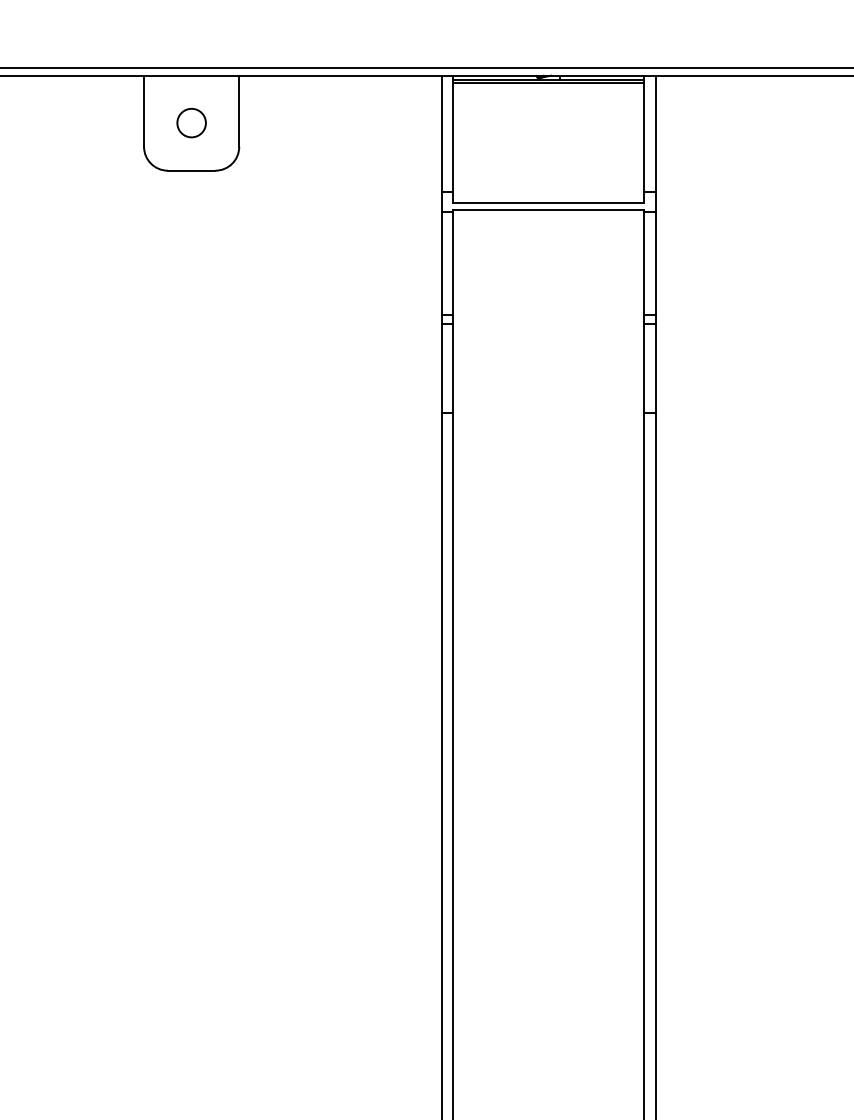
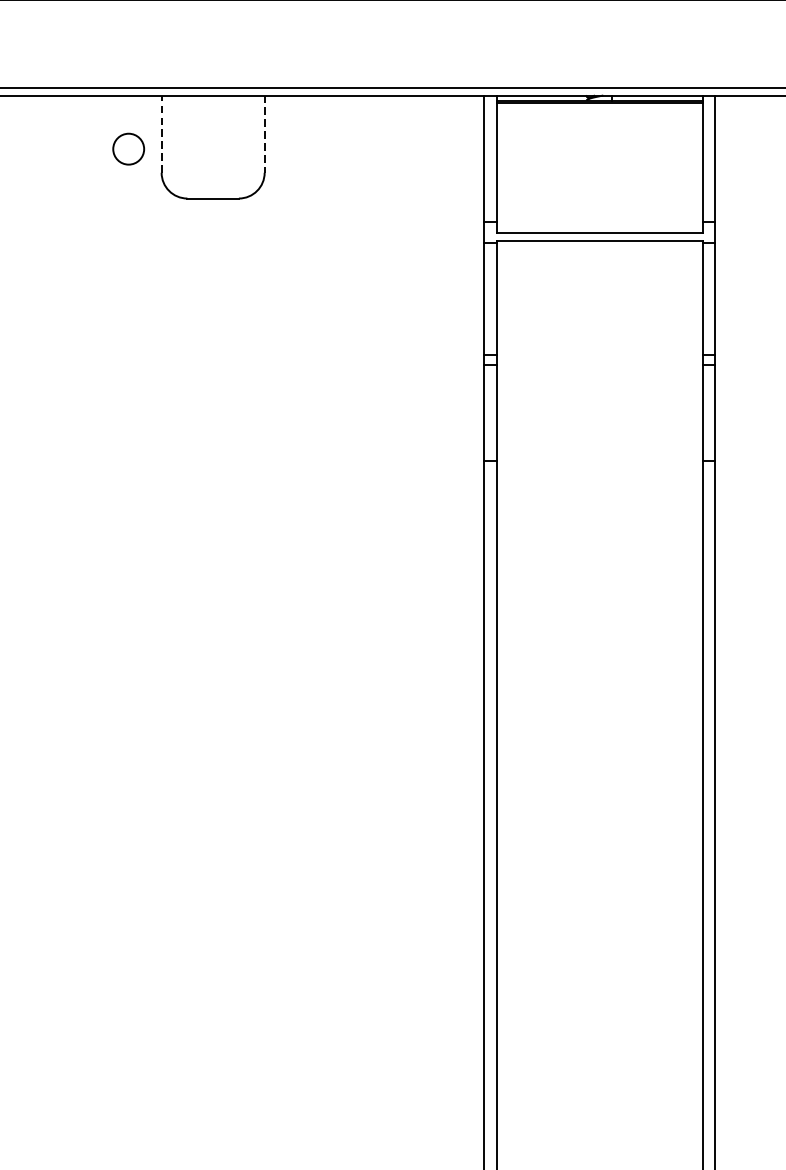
line: (144, 111) -> (162, 134), solid -> dashed
line: (239, 111) -> (264, 134), solid -> dashed
circle: (191, 122) -> (128, 148), moved

